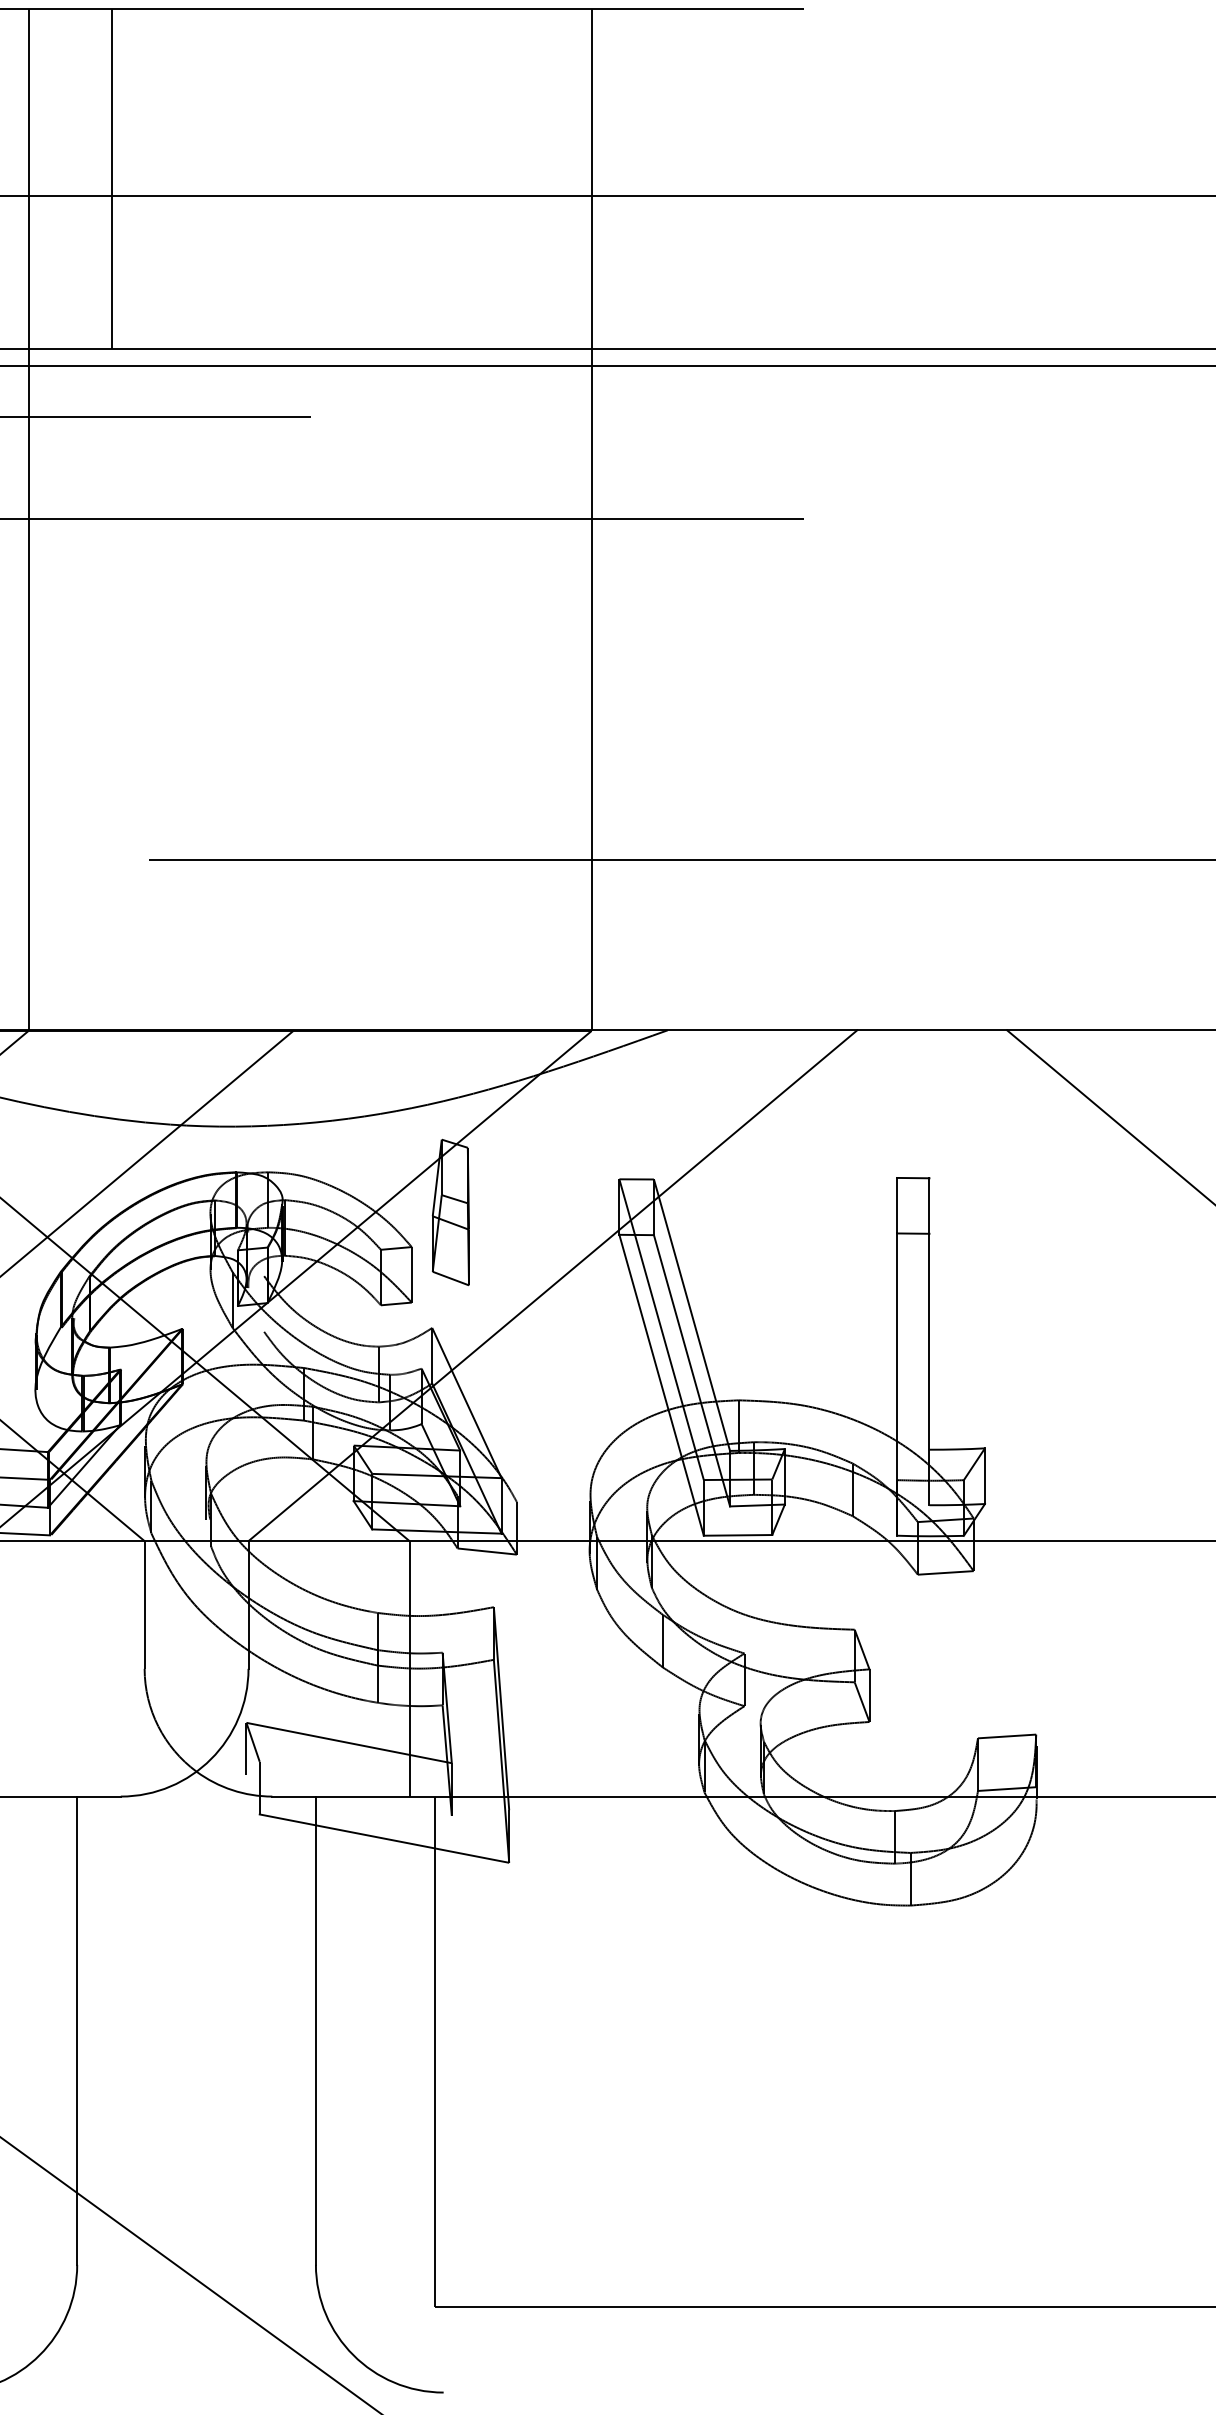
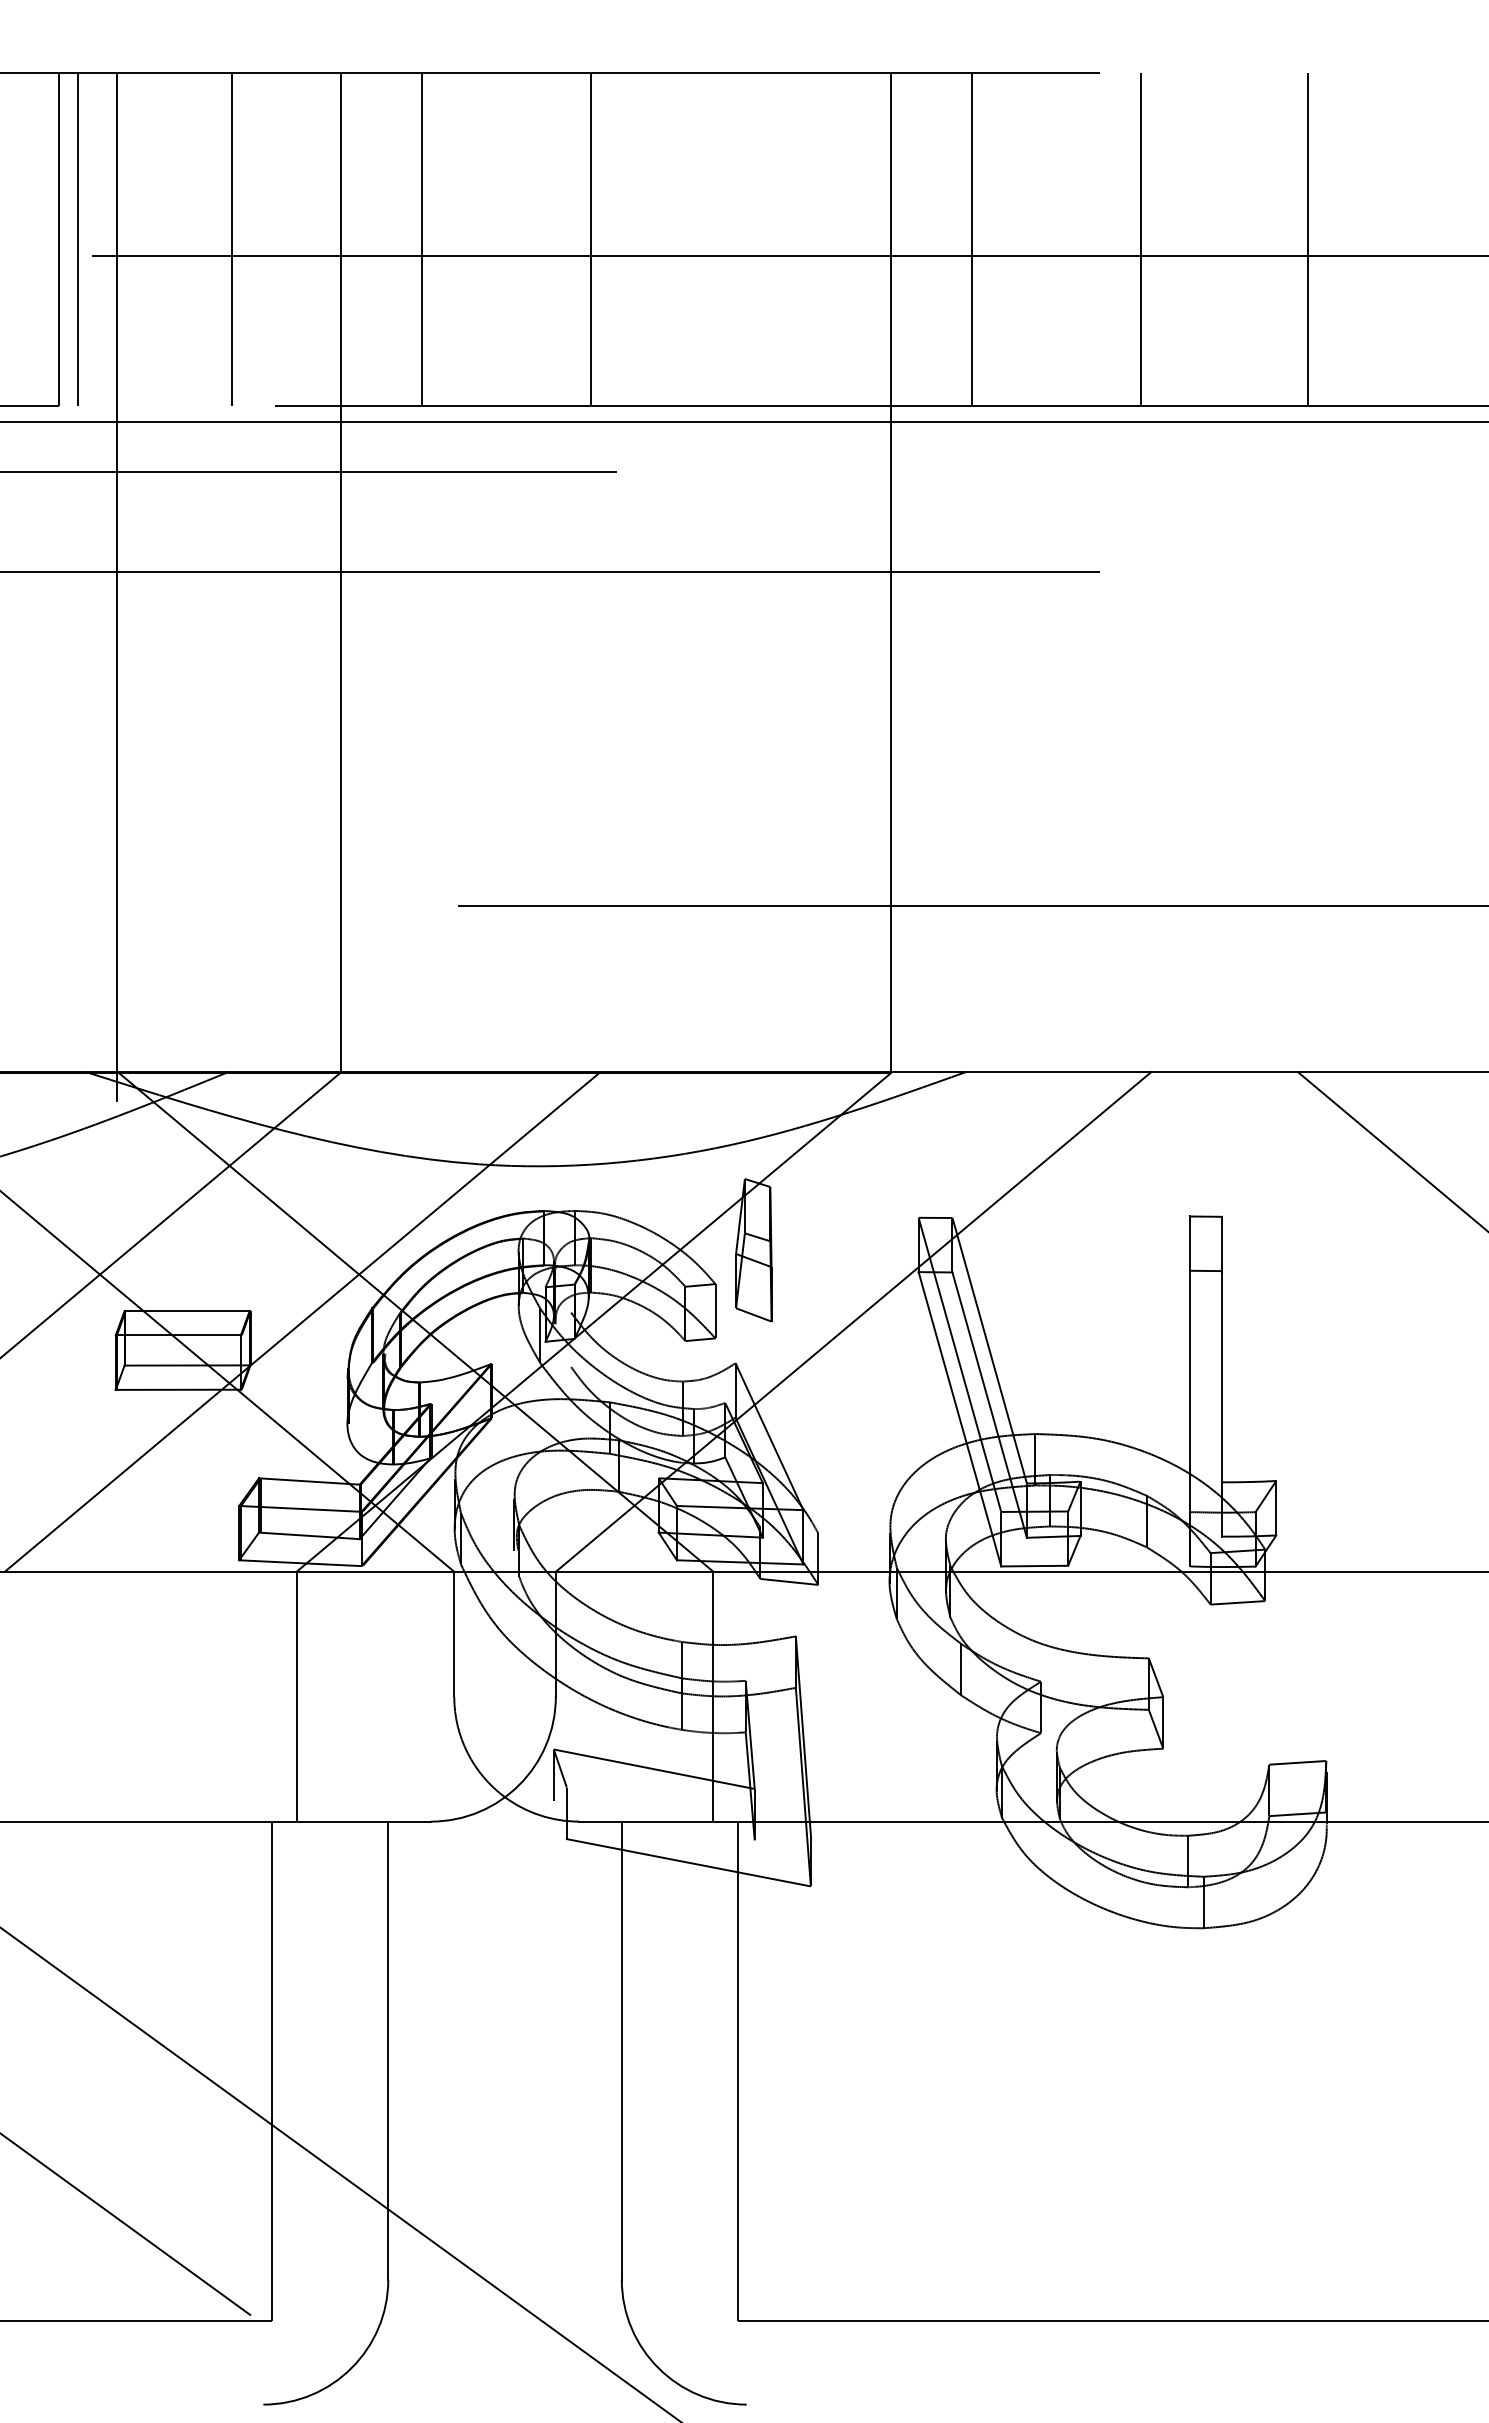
line: (283, 178) -> (590, 238), added
line: (673, 178) -> (971, 238), added
line: (847, 178) -> (1141, 238), added
line: (1016, 178) -> (1307, 238), added

